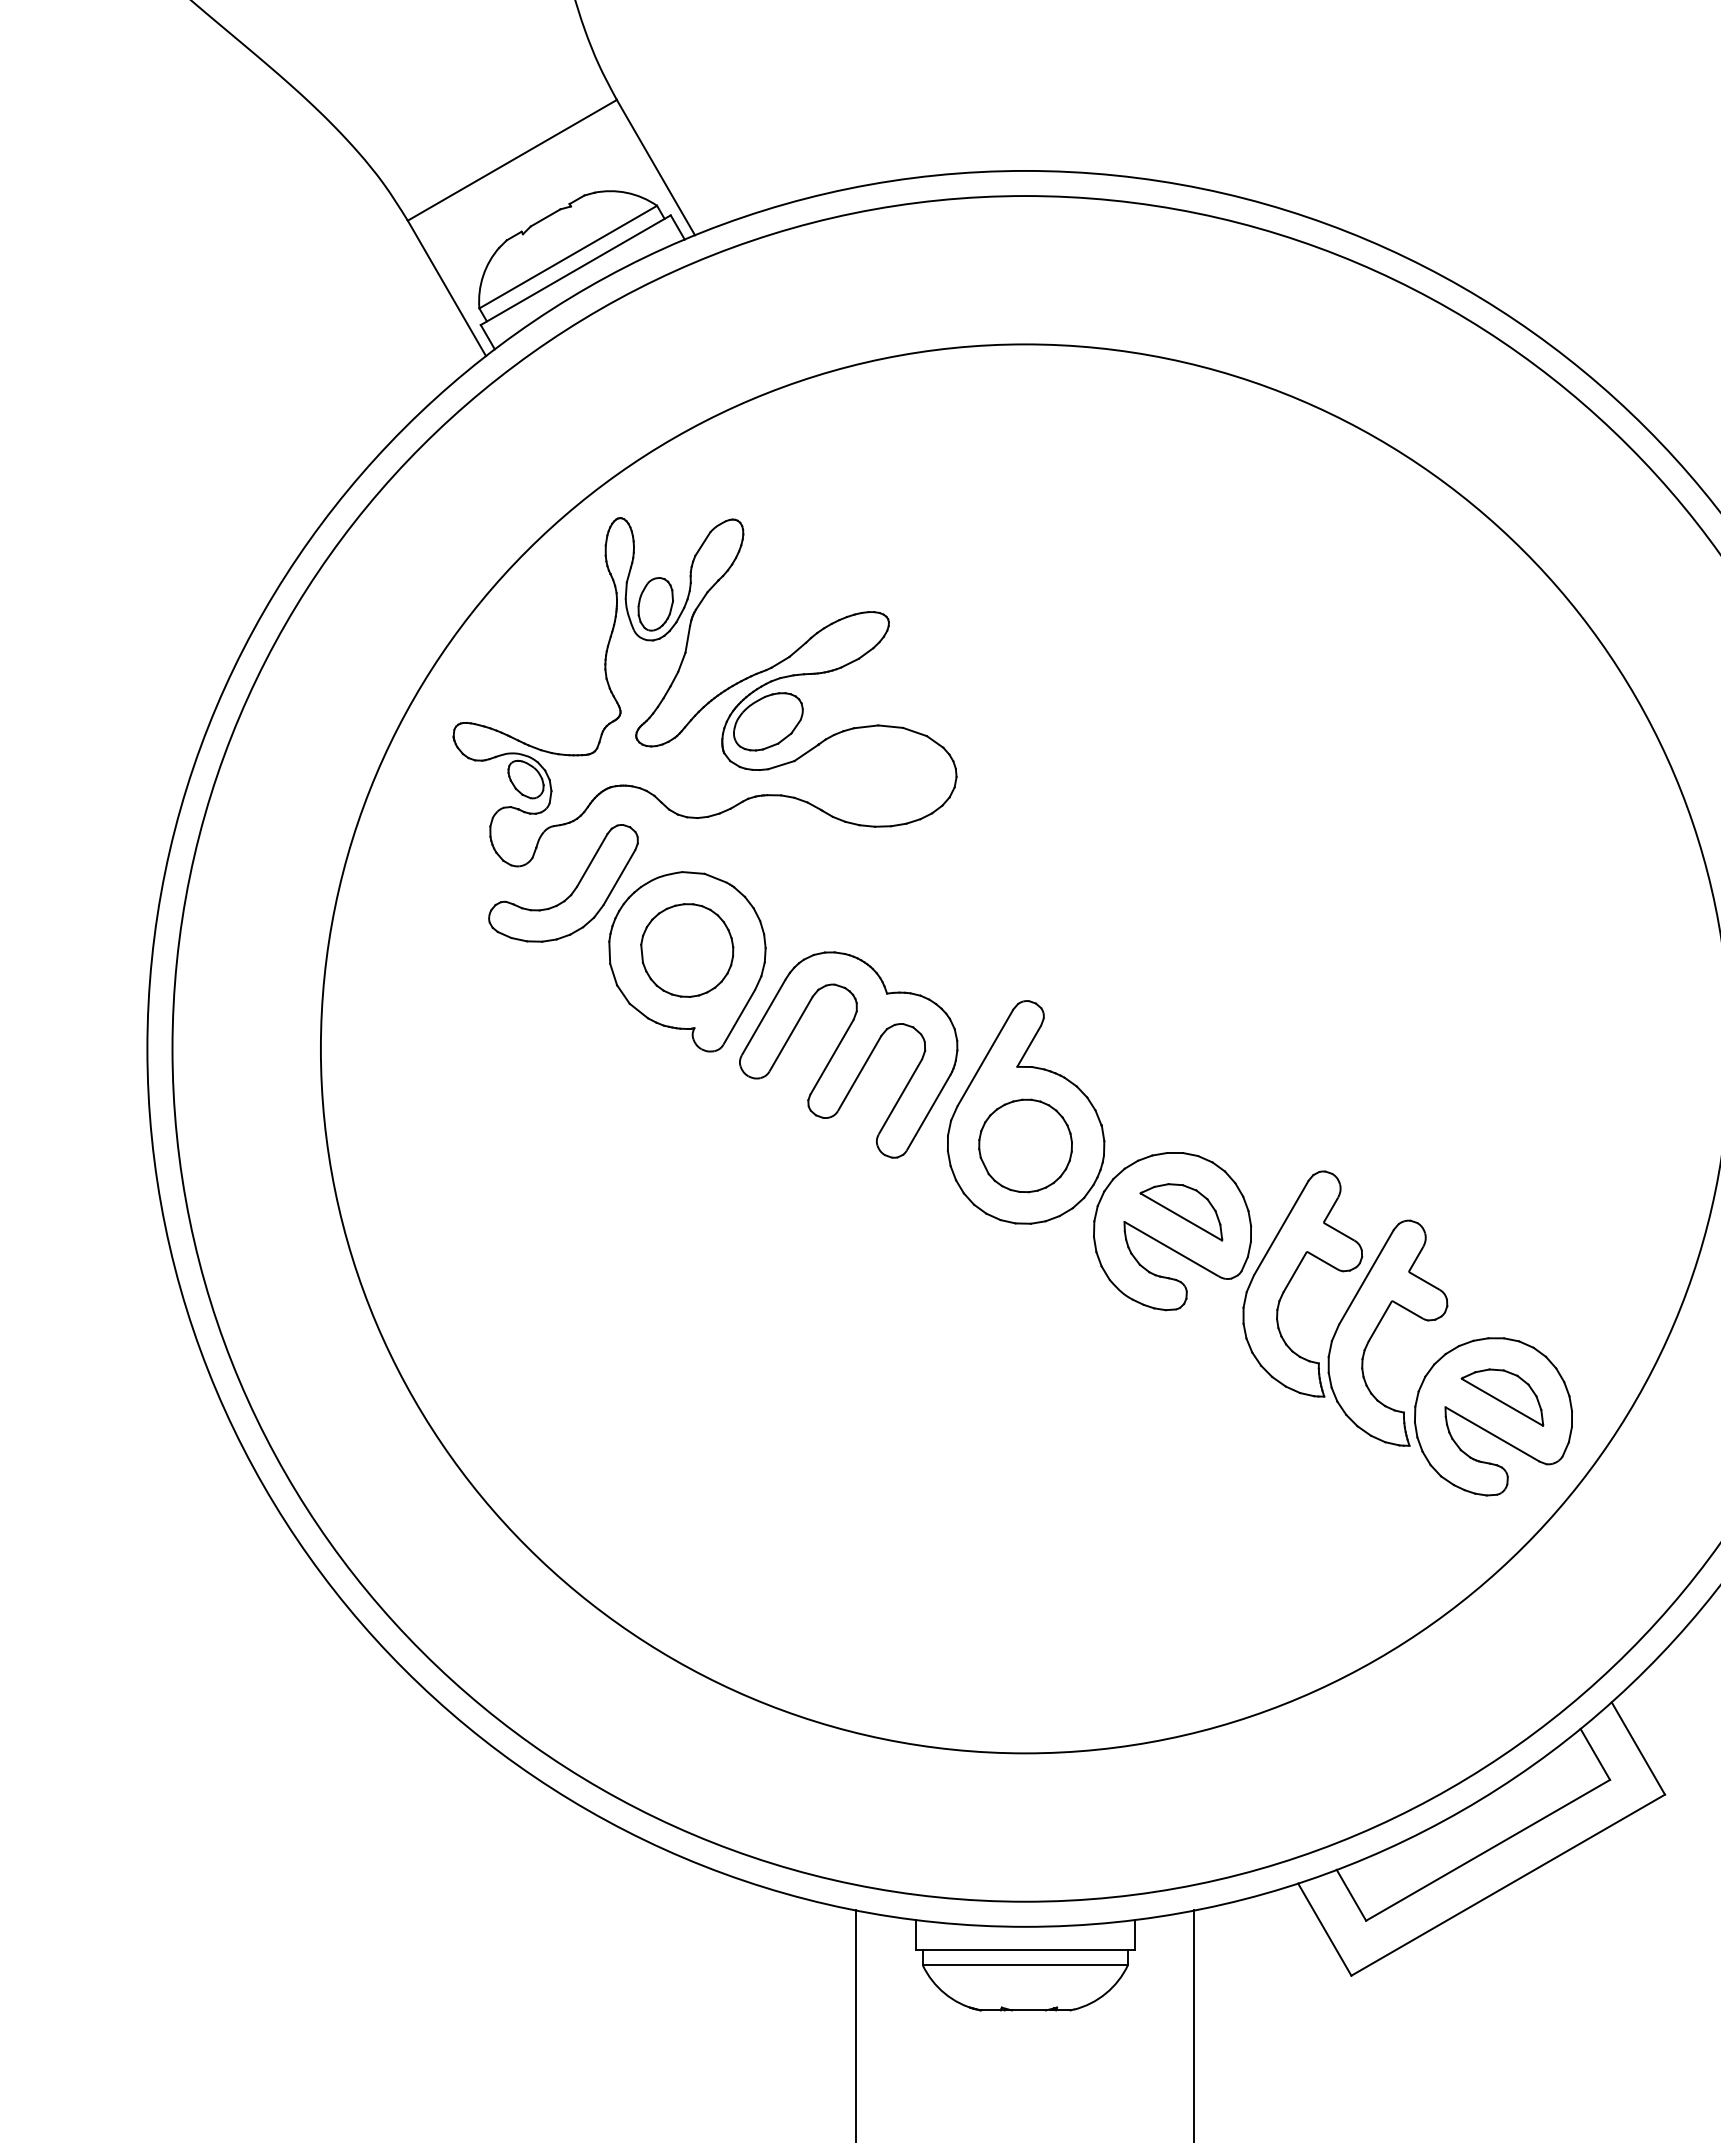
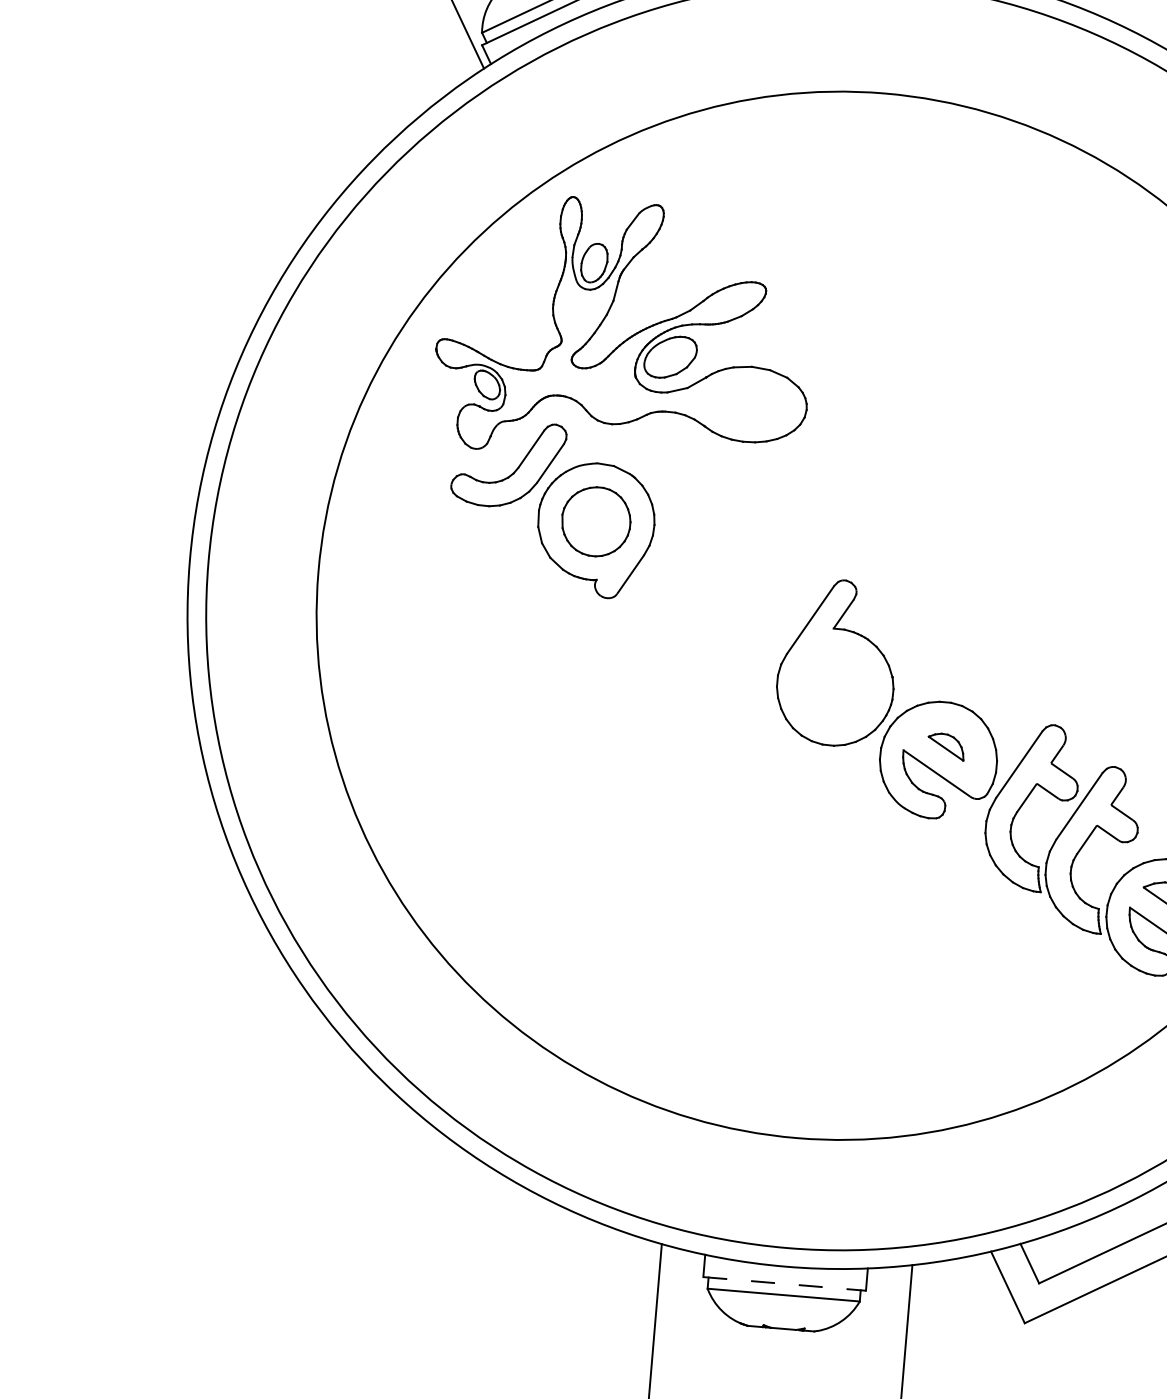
part: (848, 1054) -> (709, 608), removed
part: (1025, 1145) -> (834, 687), removed
part: (1181, 1212) -> (946, 746), size x0.6
line: (1025, 1950) -> (784, 1284), solid -> dashed

